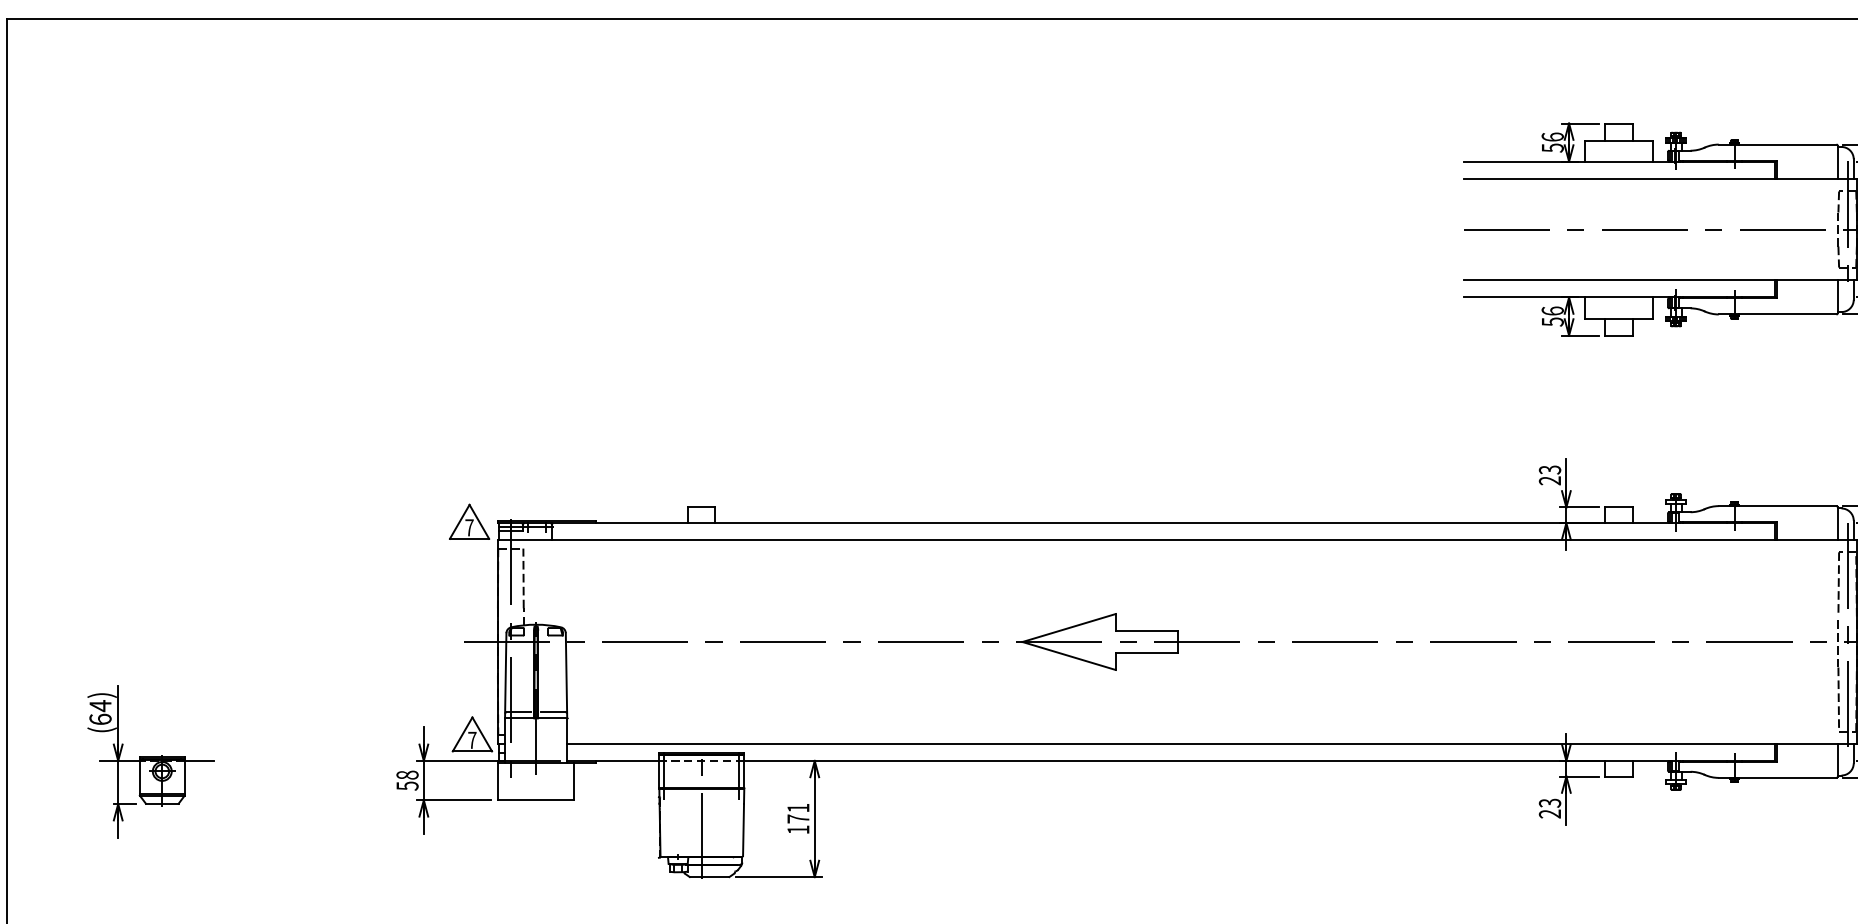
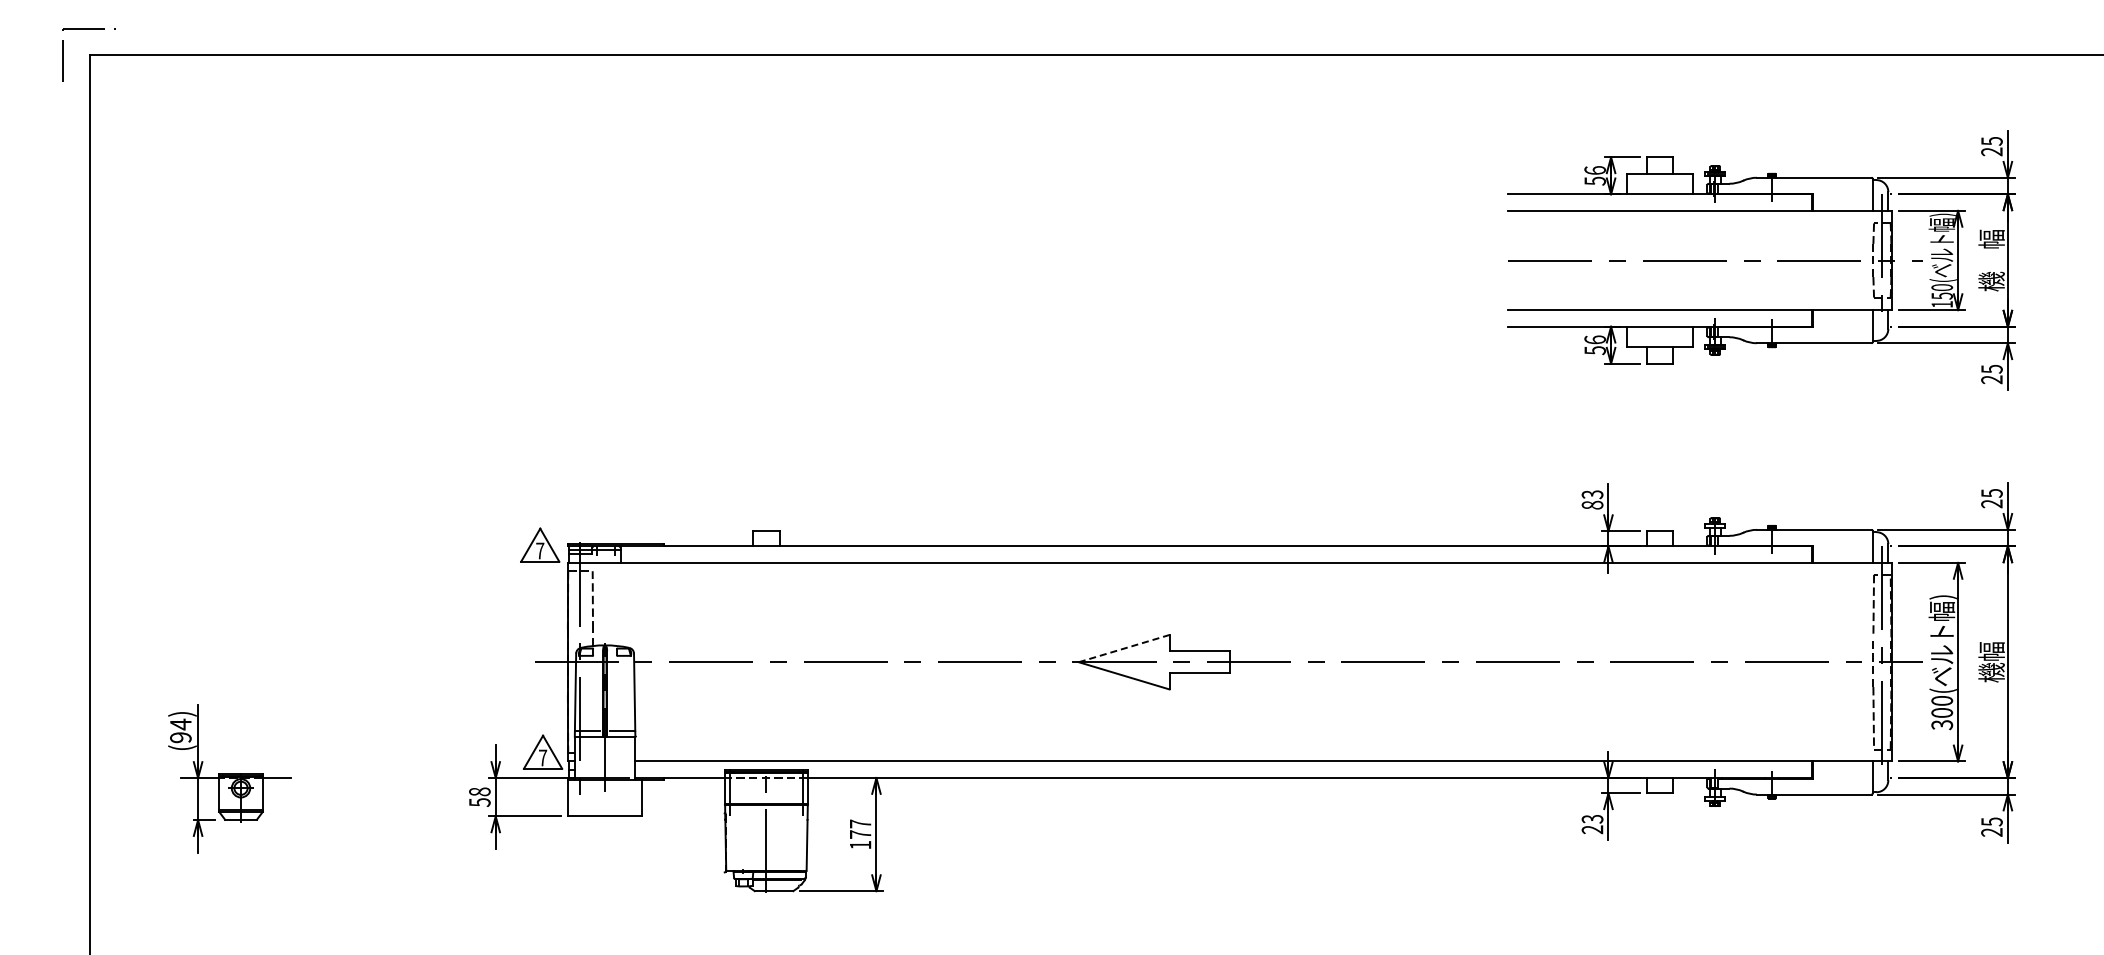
text: (1549, 480) -> (1592, 504), 23 -> 83
line: (1069, 627) -> (1124, 648), solid -> dashed
text: (100, 719) -> (180, 737), (64) -> (94)
text: (798, 807) -> (860, 823), 171 -> 177

